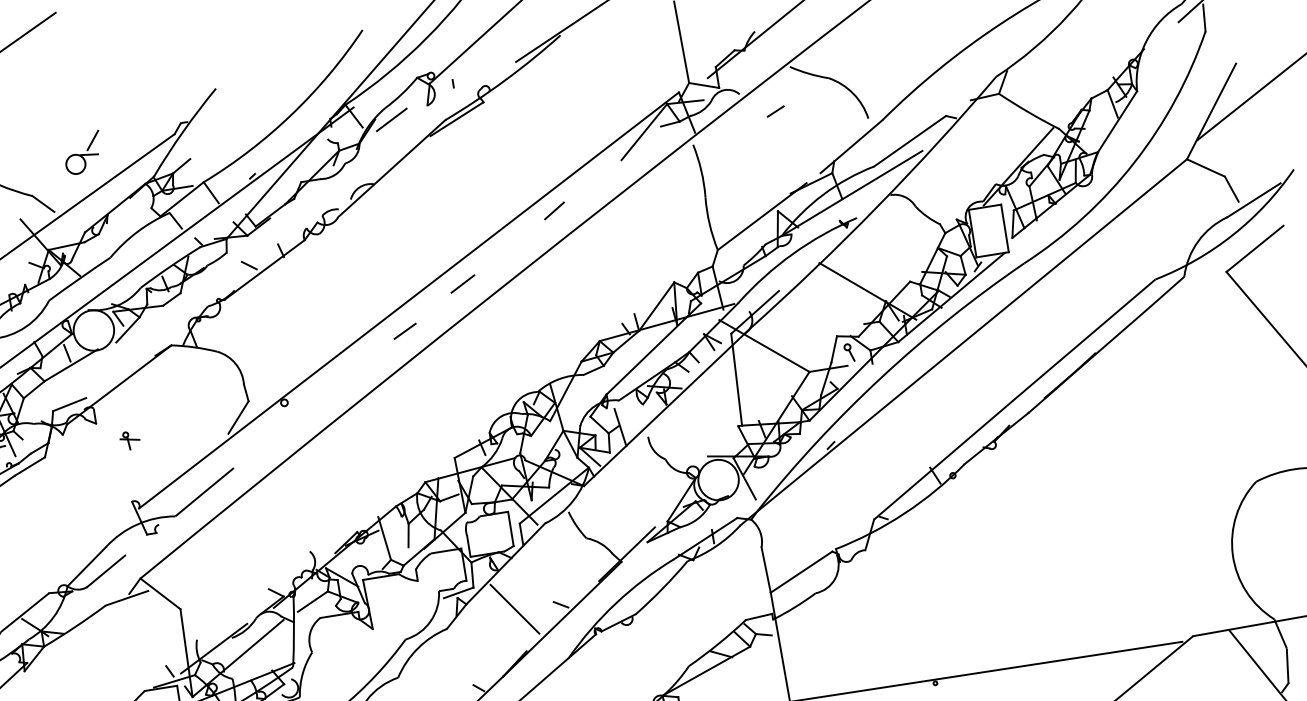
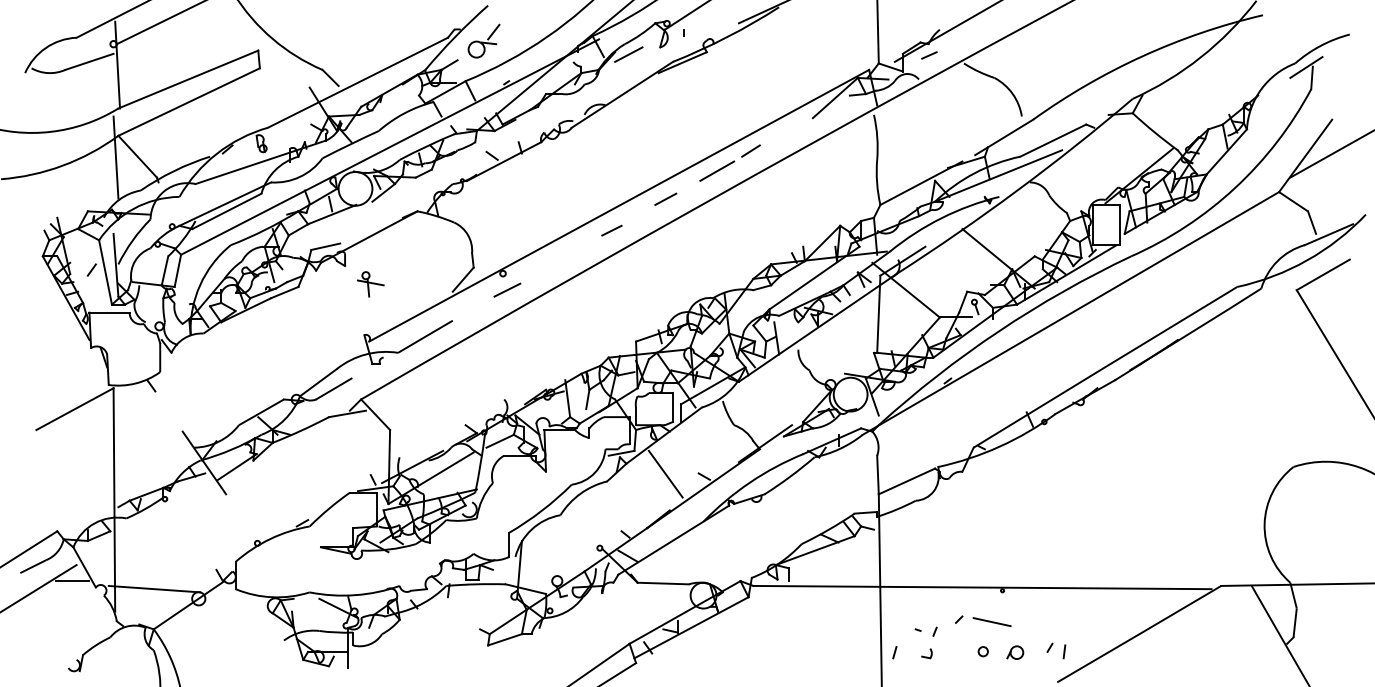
line: (775, 111) -> (929, 55), moved
part: (82, 152) -> (483, 40), moved
line: (518, 240) -> (717, 170), added
line: (292, 420) -> (507, 289), added
part: (129, 440) -> (370, 284), size x1.67

